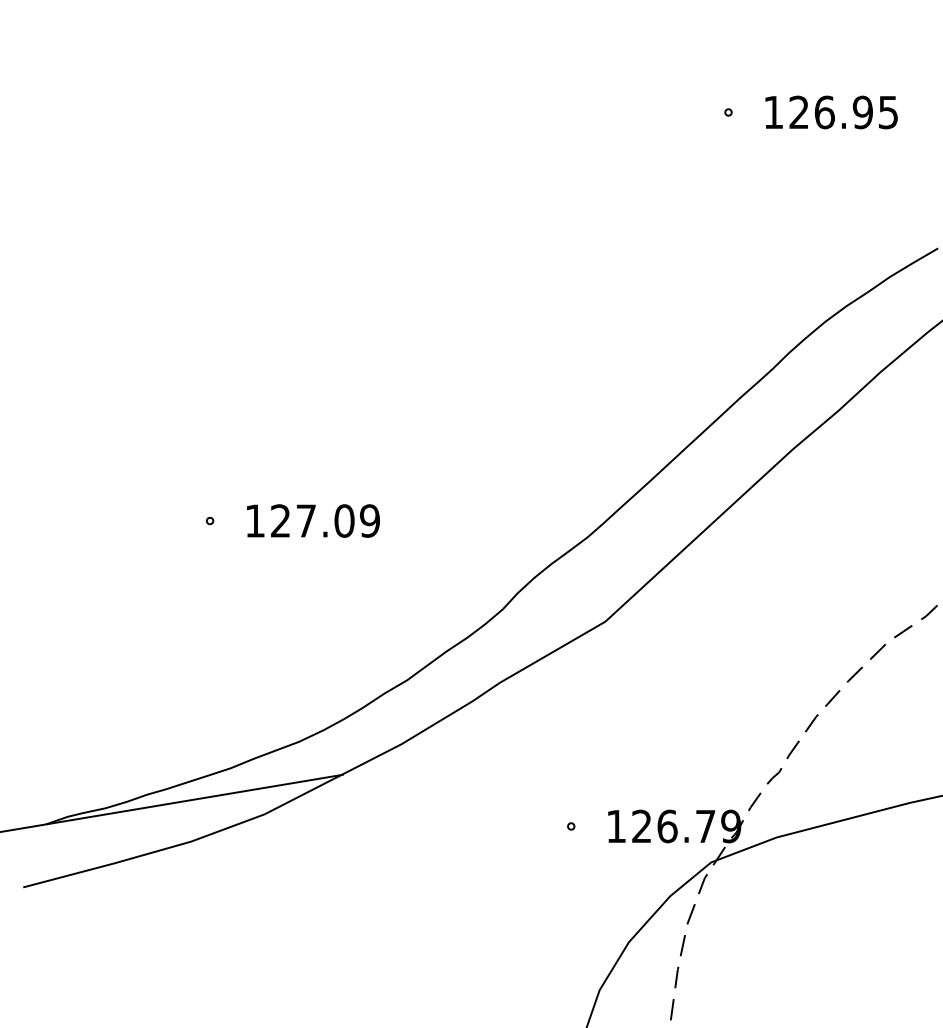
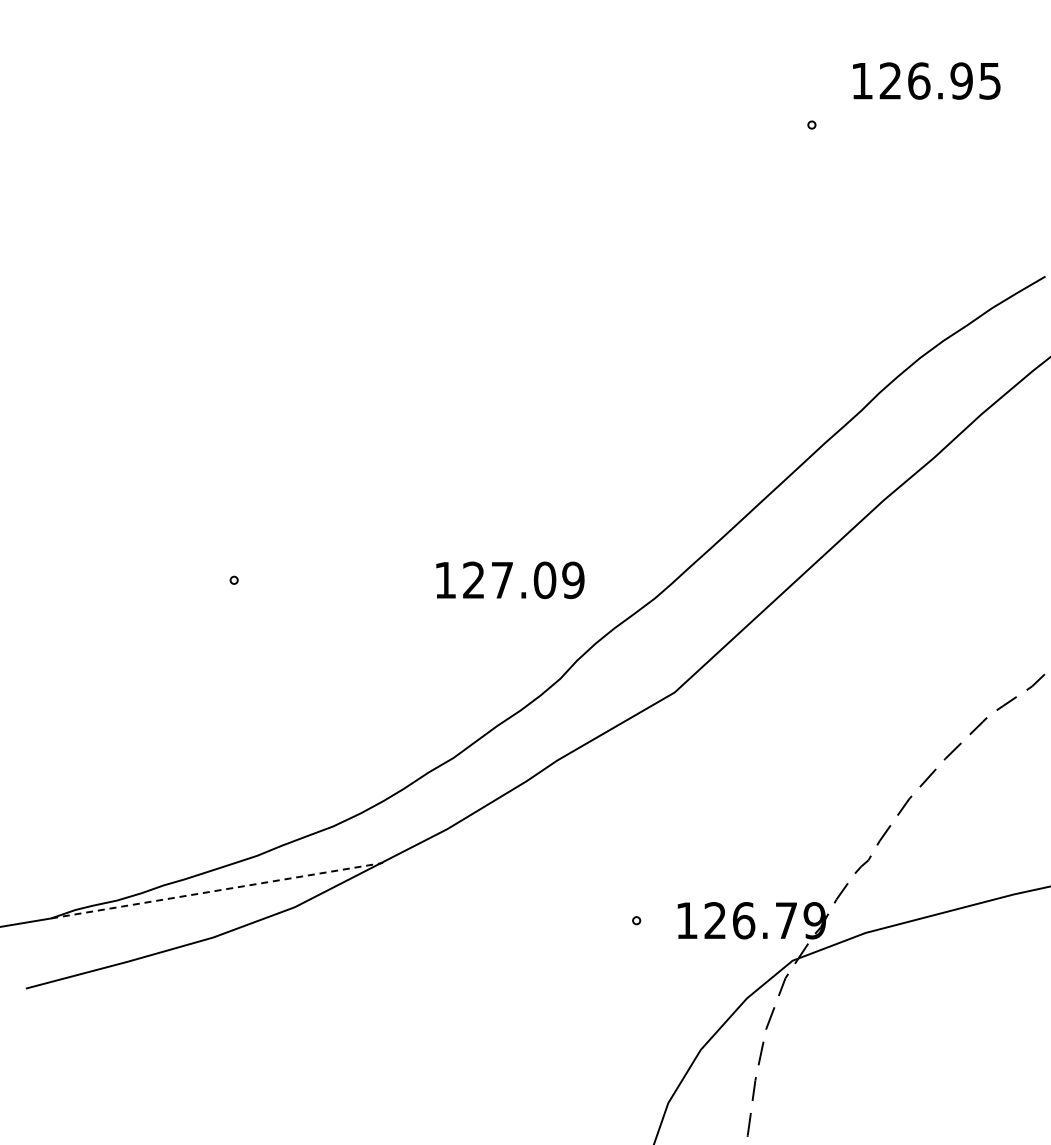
text: (831, 111) -> (926, 80), moved
text: (313, 521) -> (510, 580), moved
line: (195, 799) -> (217, 890), solid -> dashed

